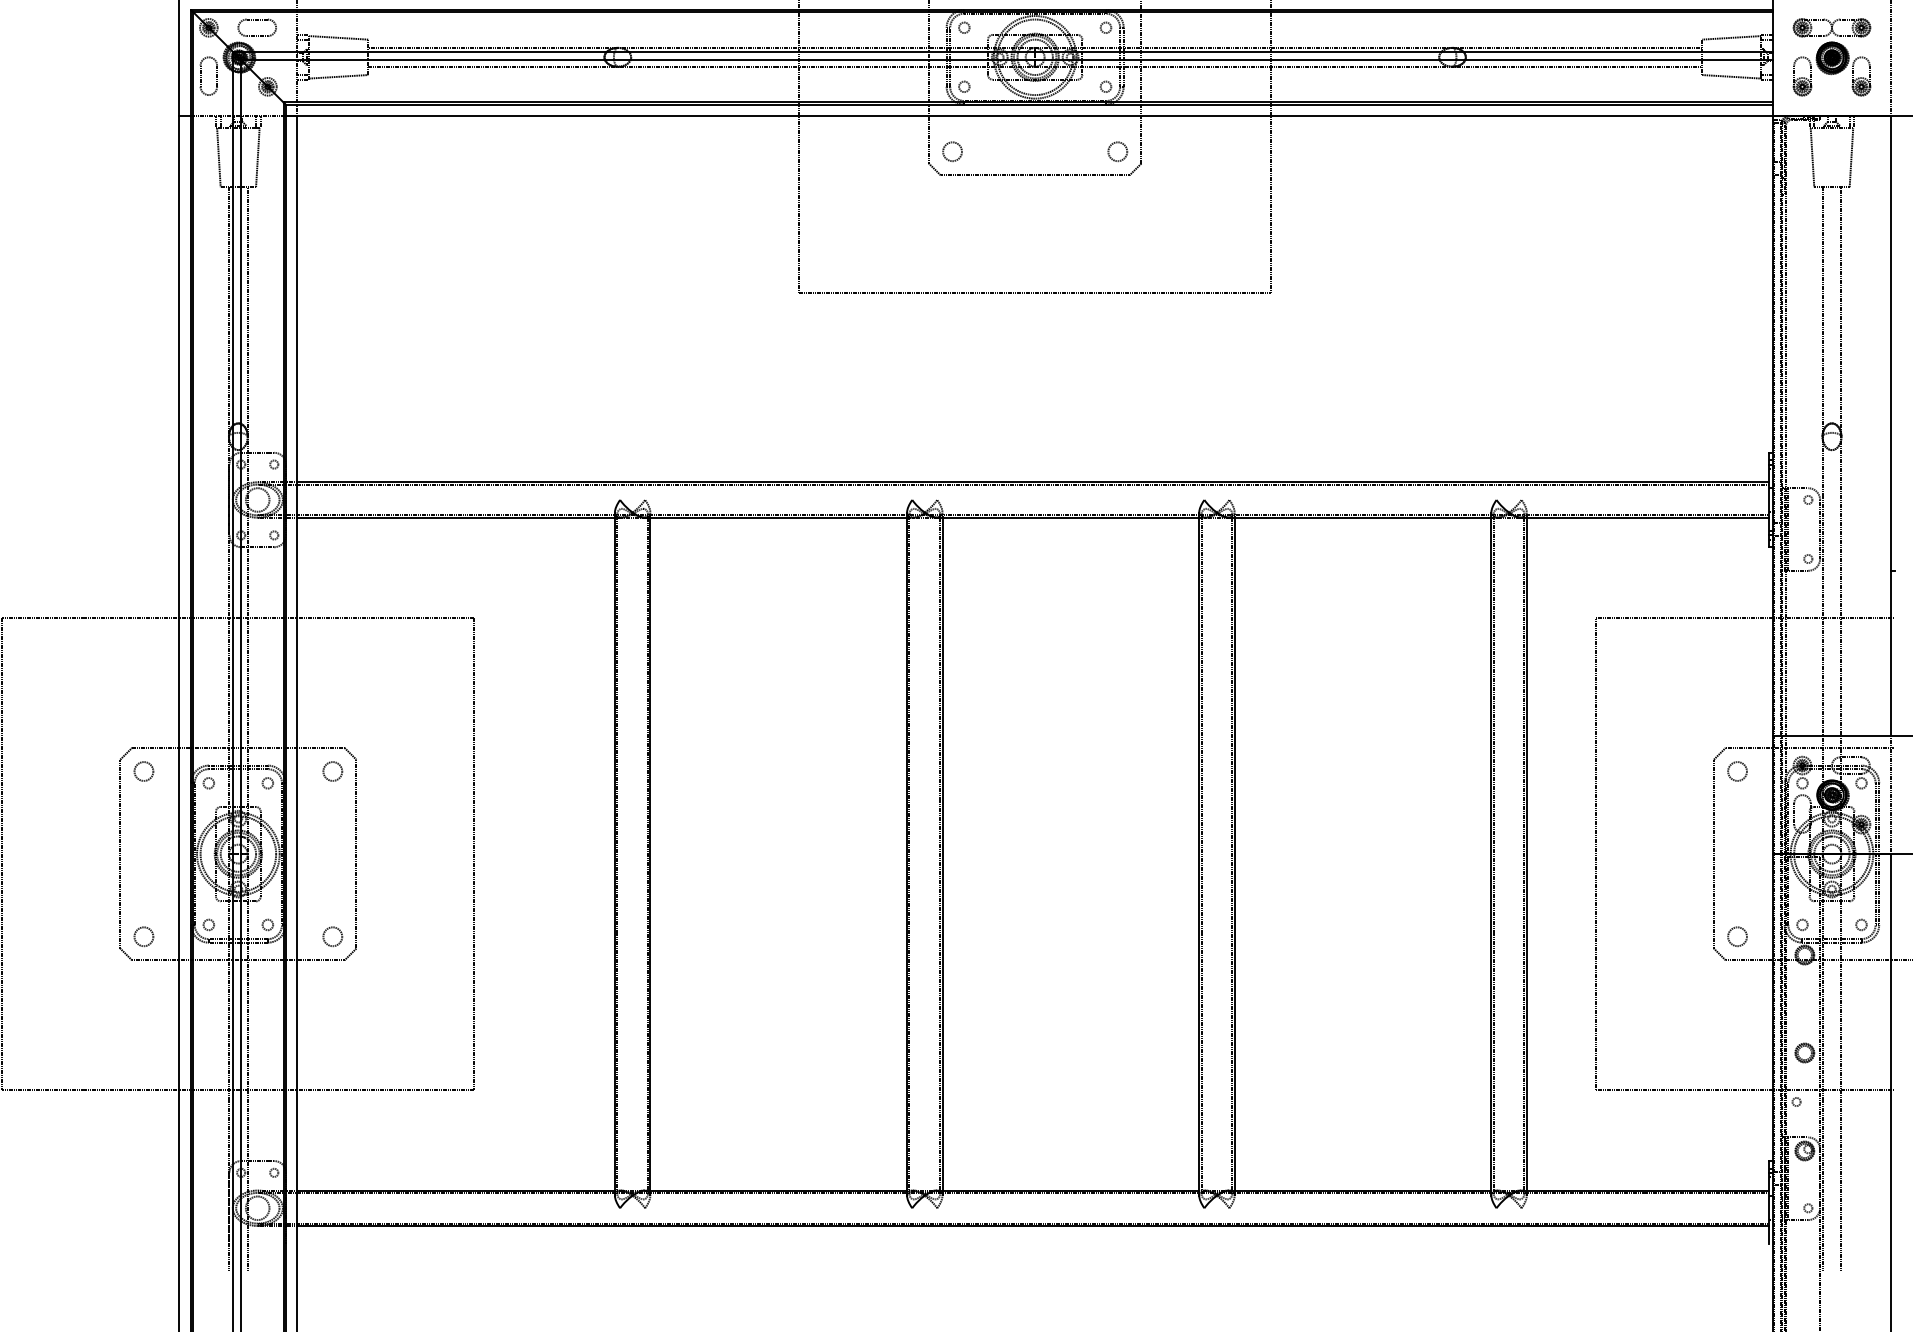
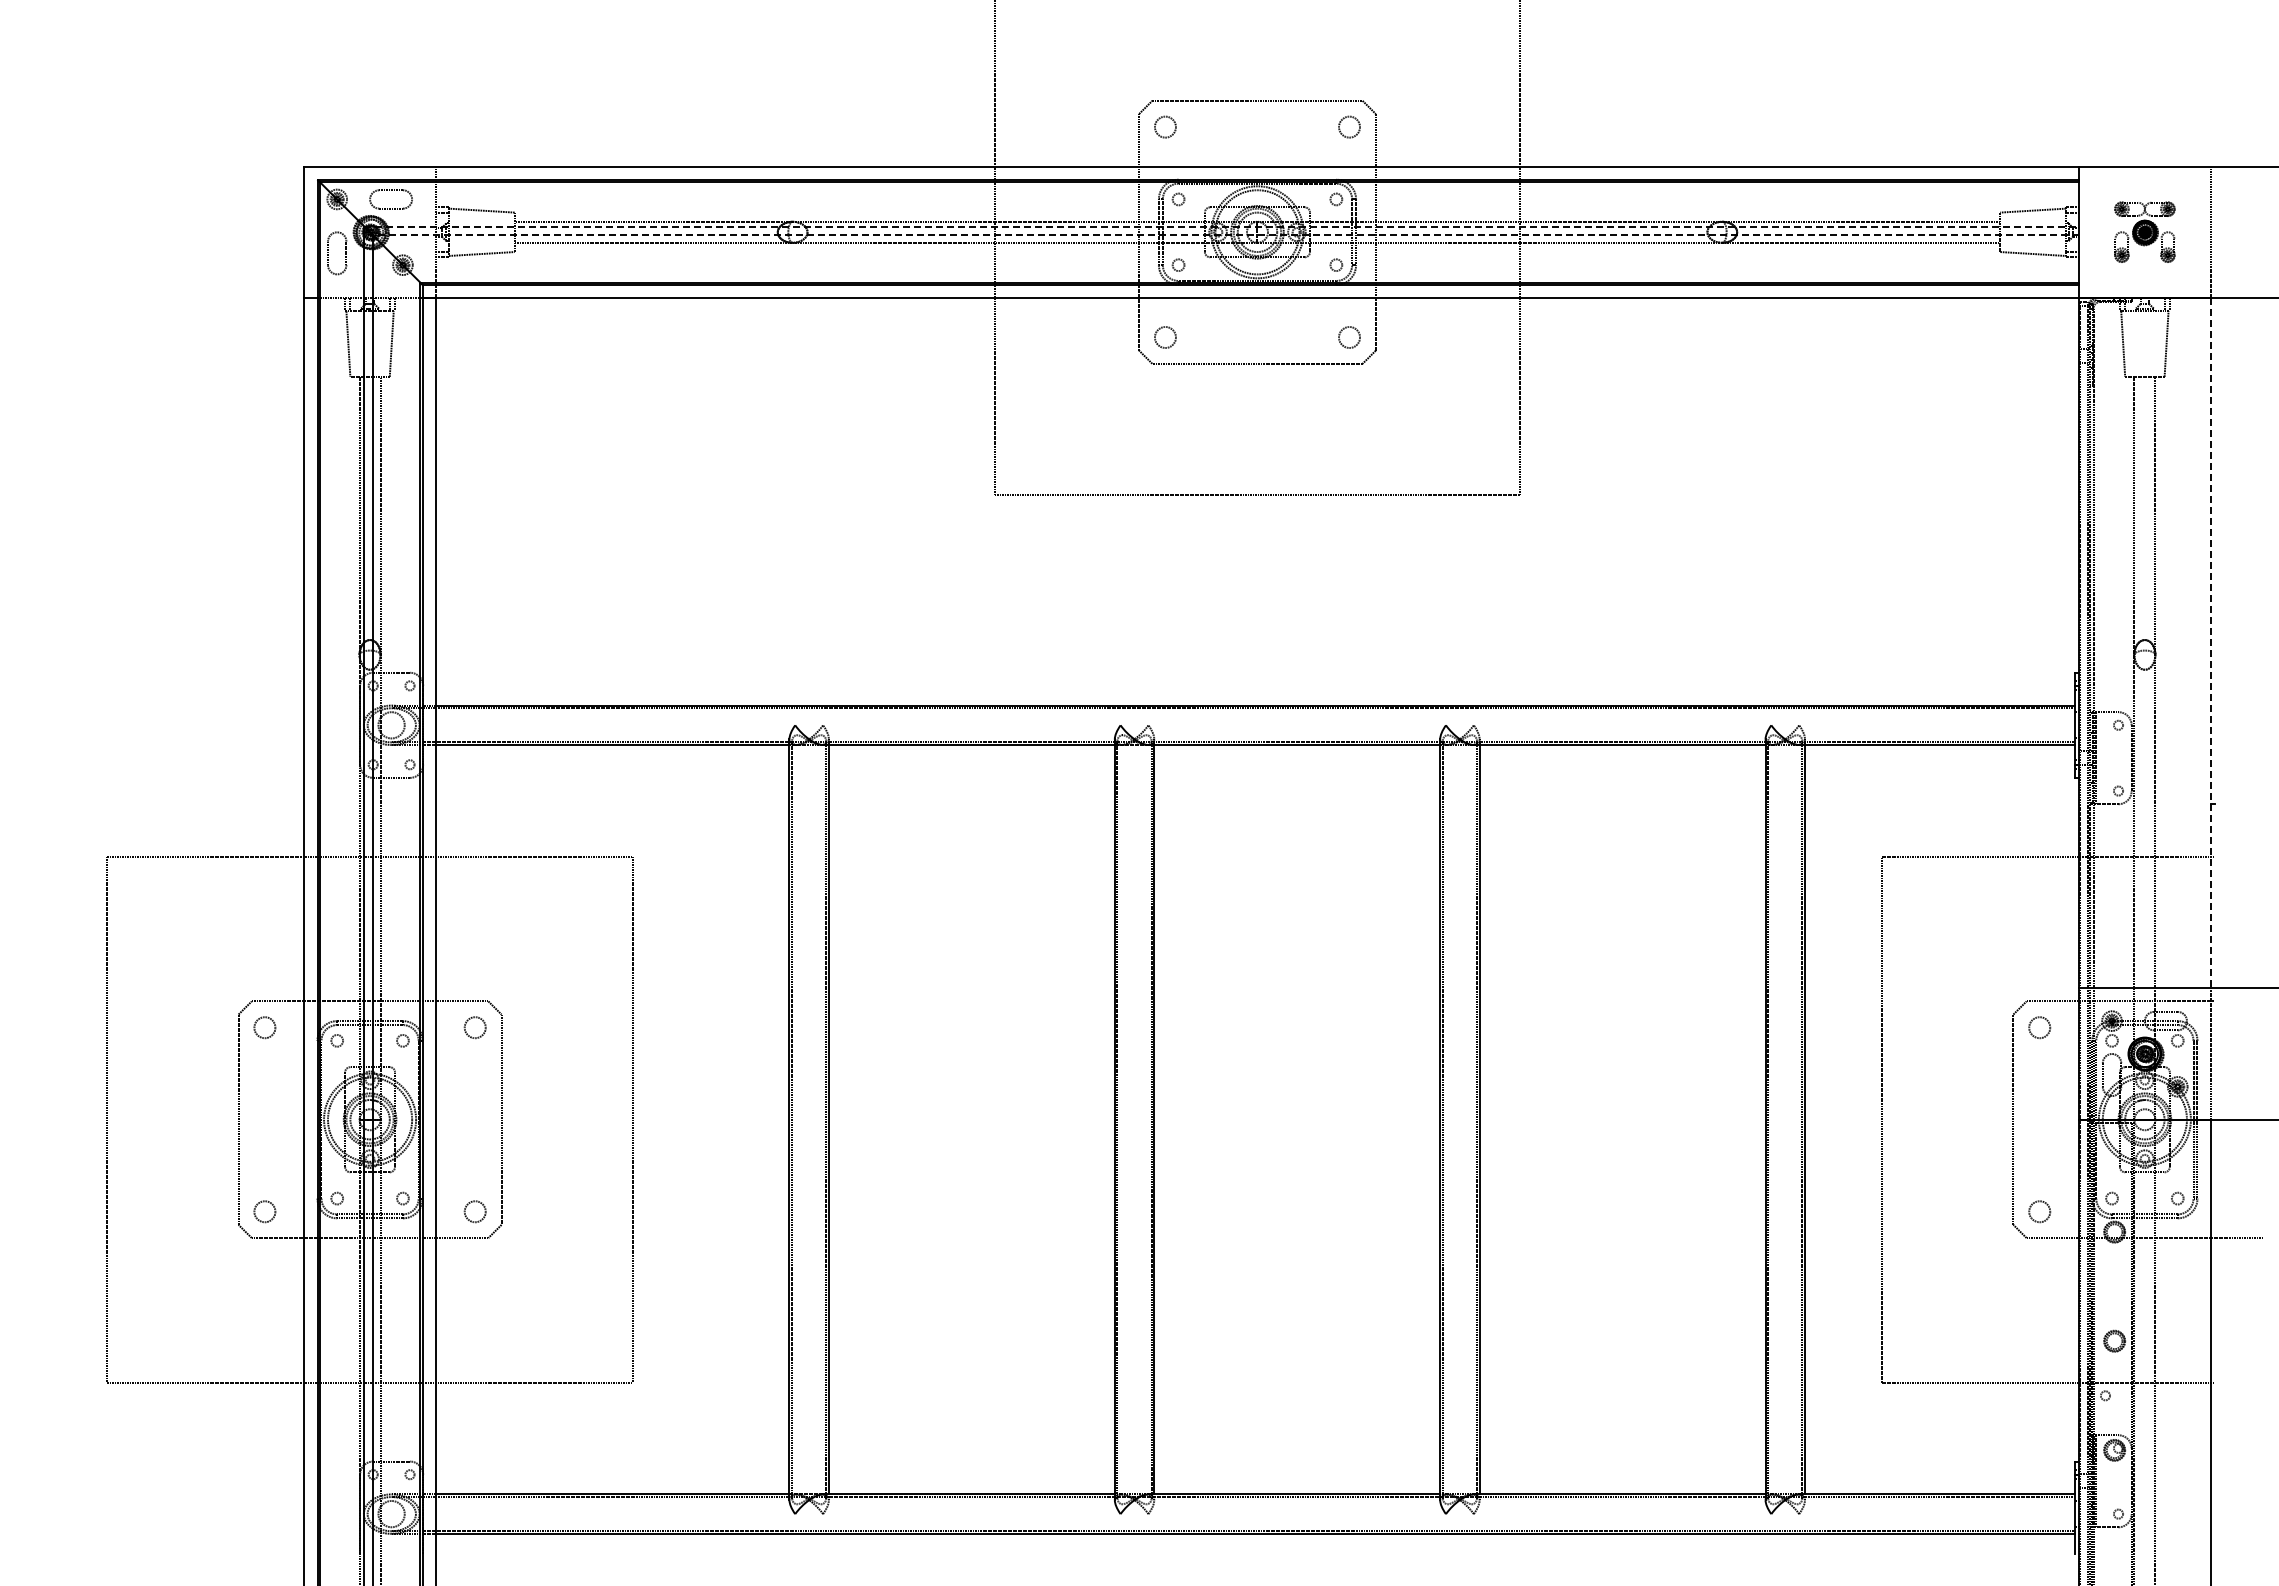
line: (1003, 52) -> (1222, 226), solid -> dashed
part: (1831, 56) -> (2144, 231), size x0.7
line: (1006, 60) -> (1225, 235), solid -> dashed
line: (1890, 426) -> (2210, 643), solid -> dashed

